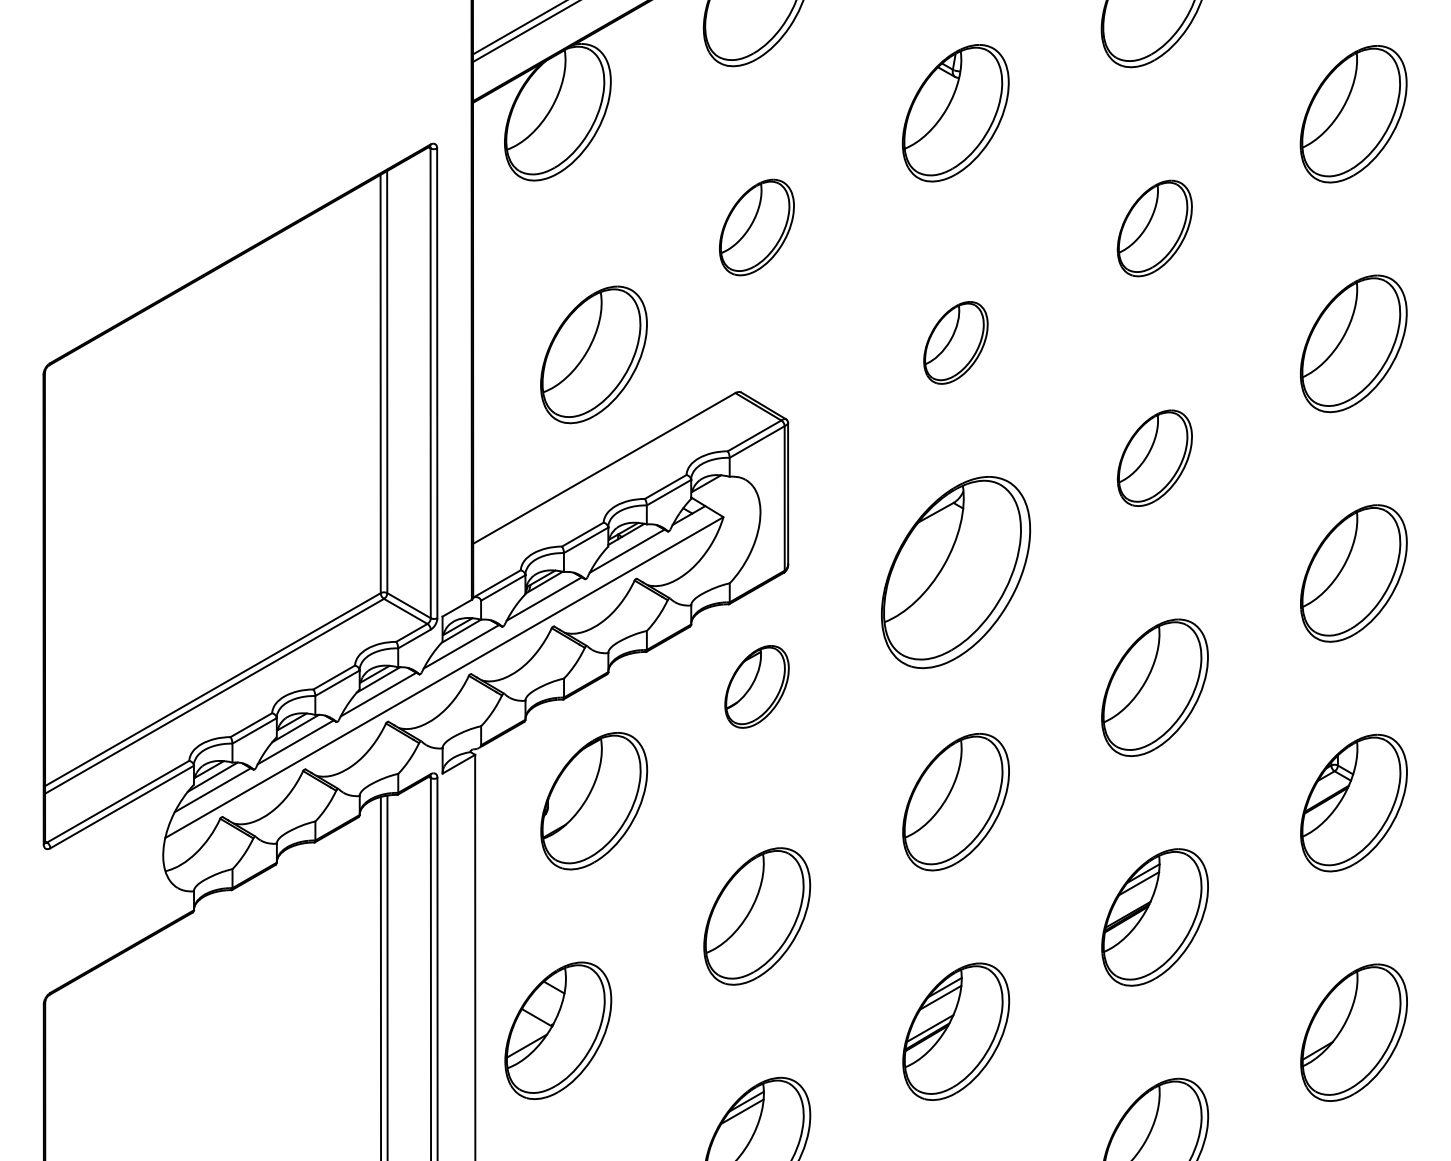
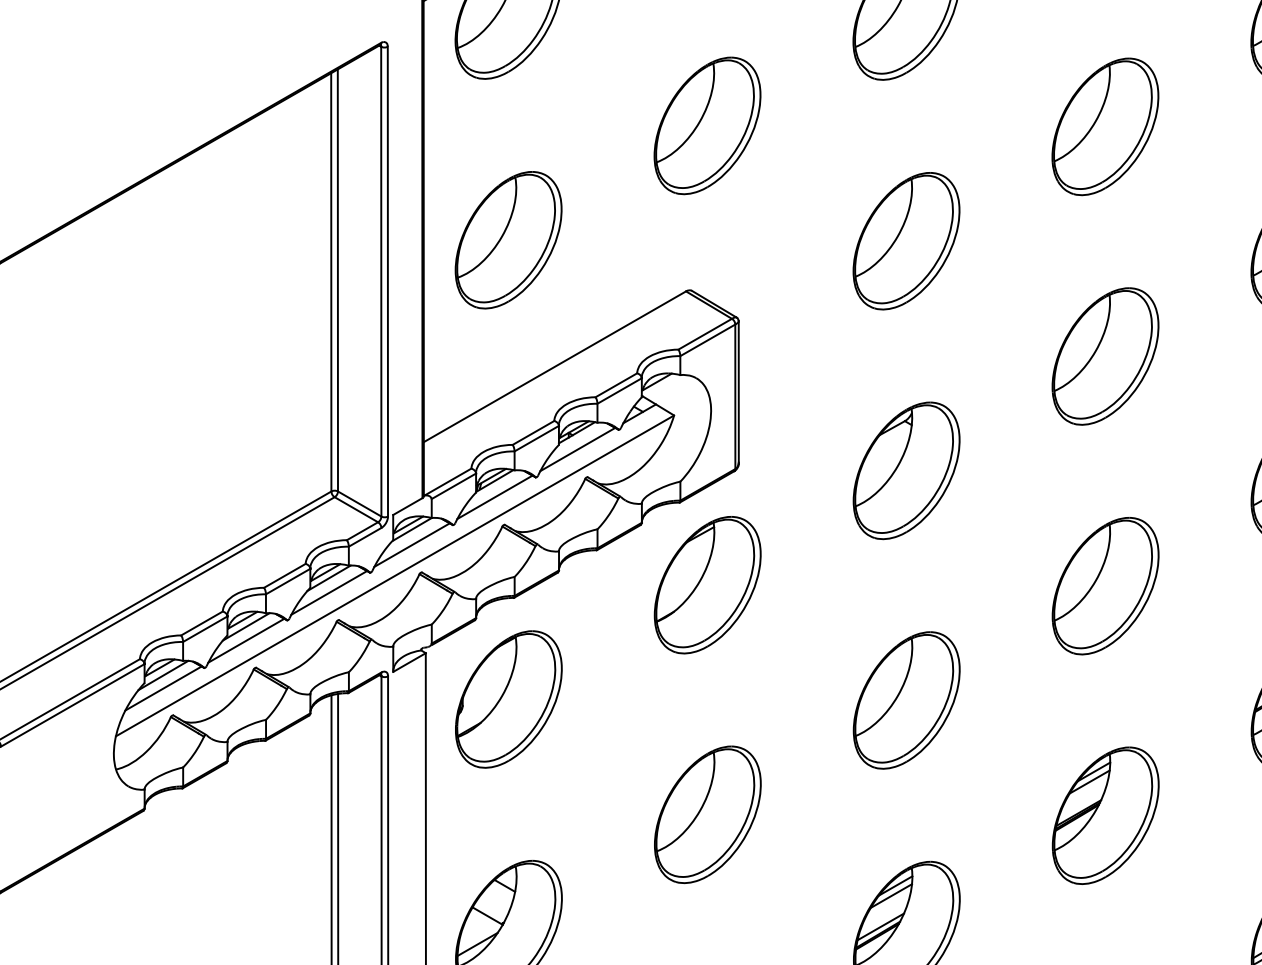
part: (756, 227) -> (707, 125), size x1.43
part: (1154, 228) -> (1105, 126), size x1.43
part: (955, 342) -> (906, 240), size x1.67
part: (593, 354) -> (508, 239), moved
part: (1154, 458) -> (1105, 356), size x1.43
part: (955, 572) -> (906, 470), size x0.71
part: (756, 686) -> (707, 584), size x1.67
part: (594, 801) -> (509, 699), moved

